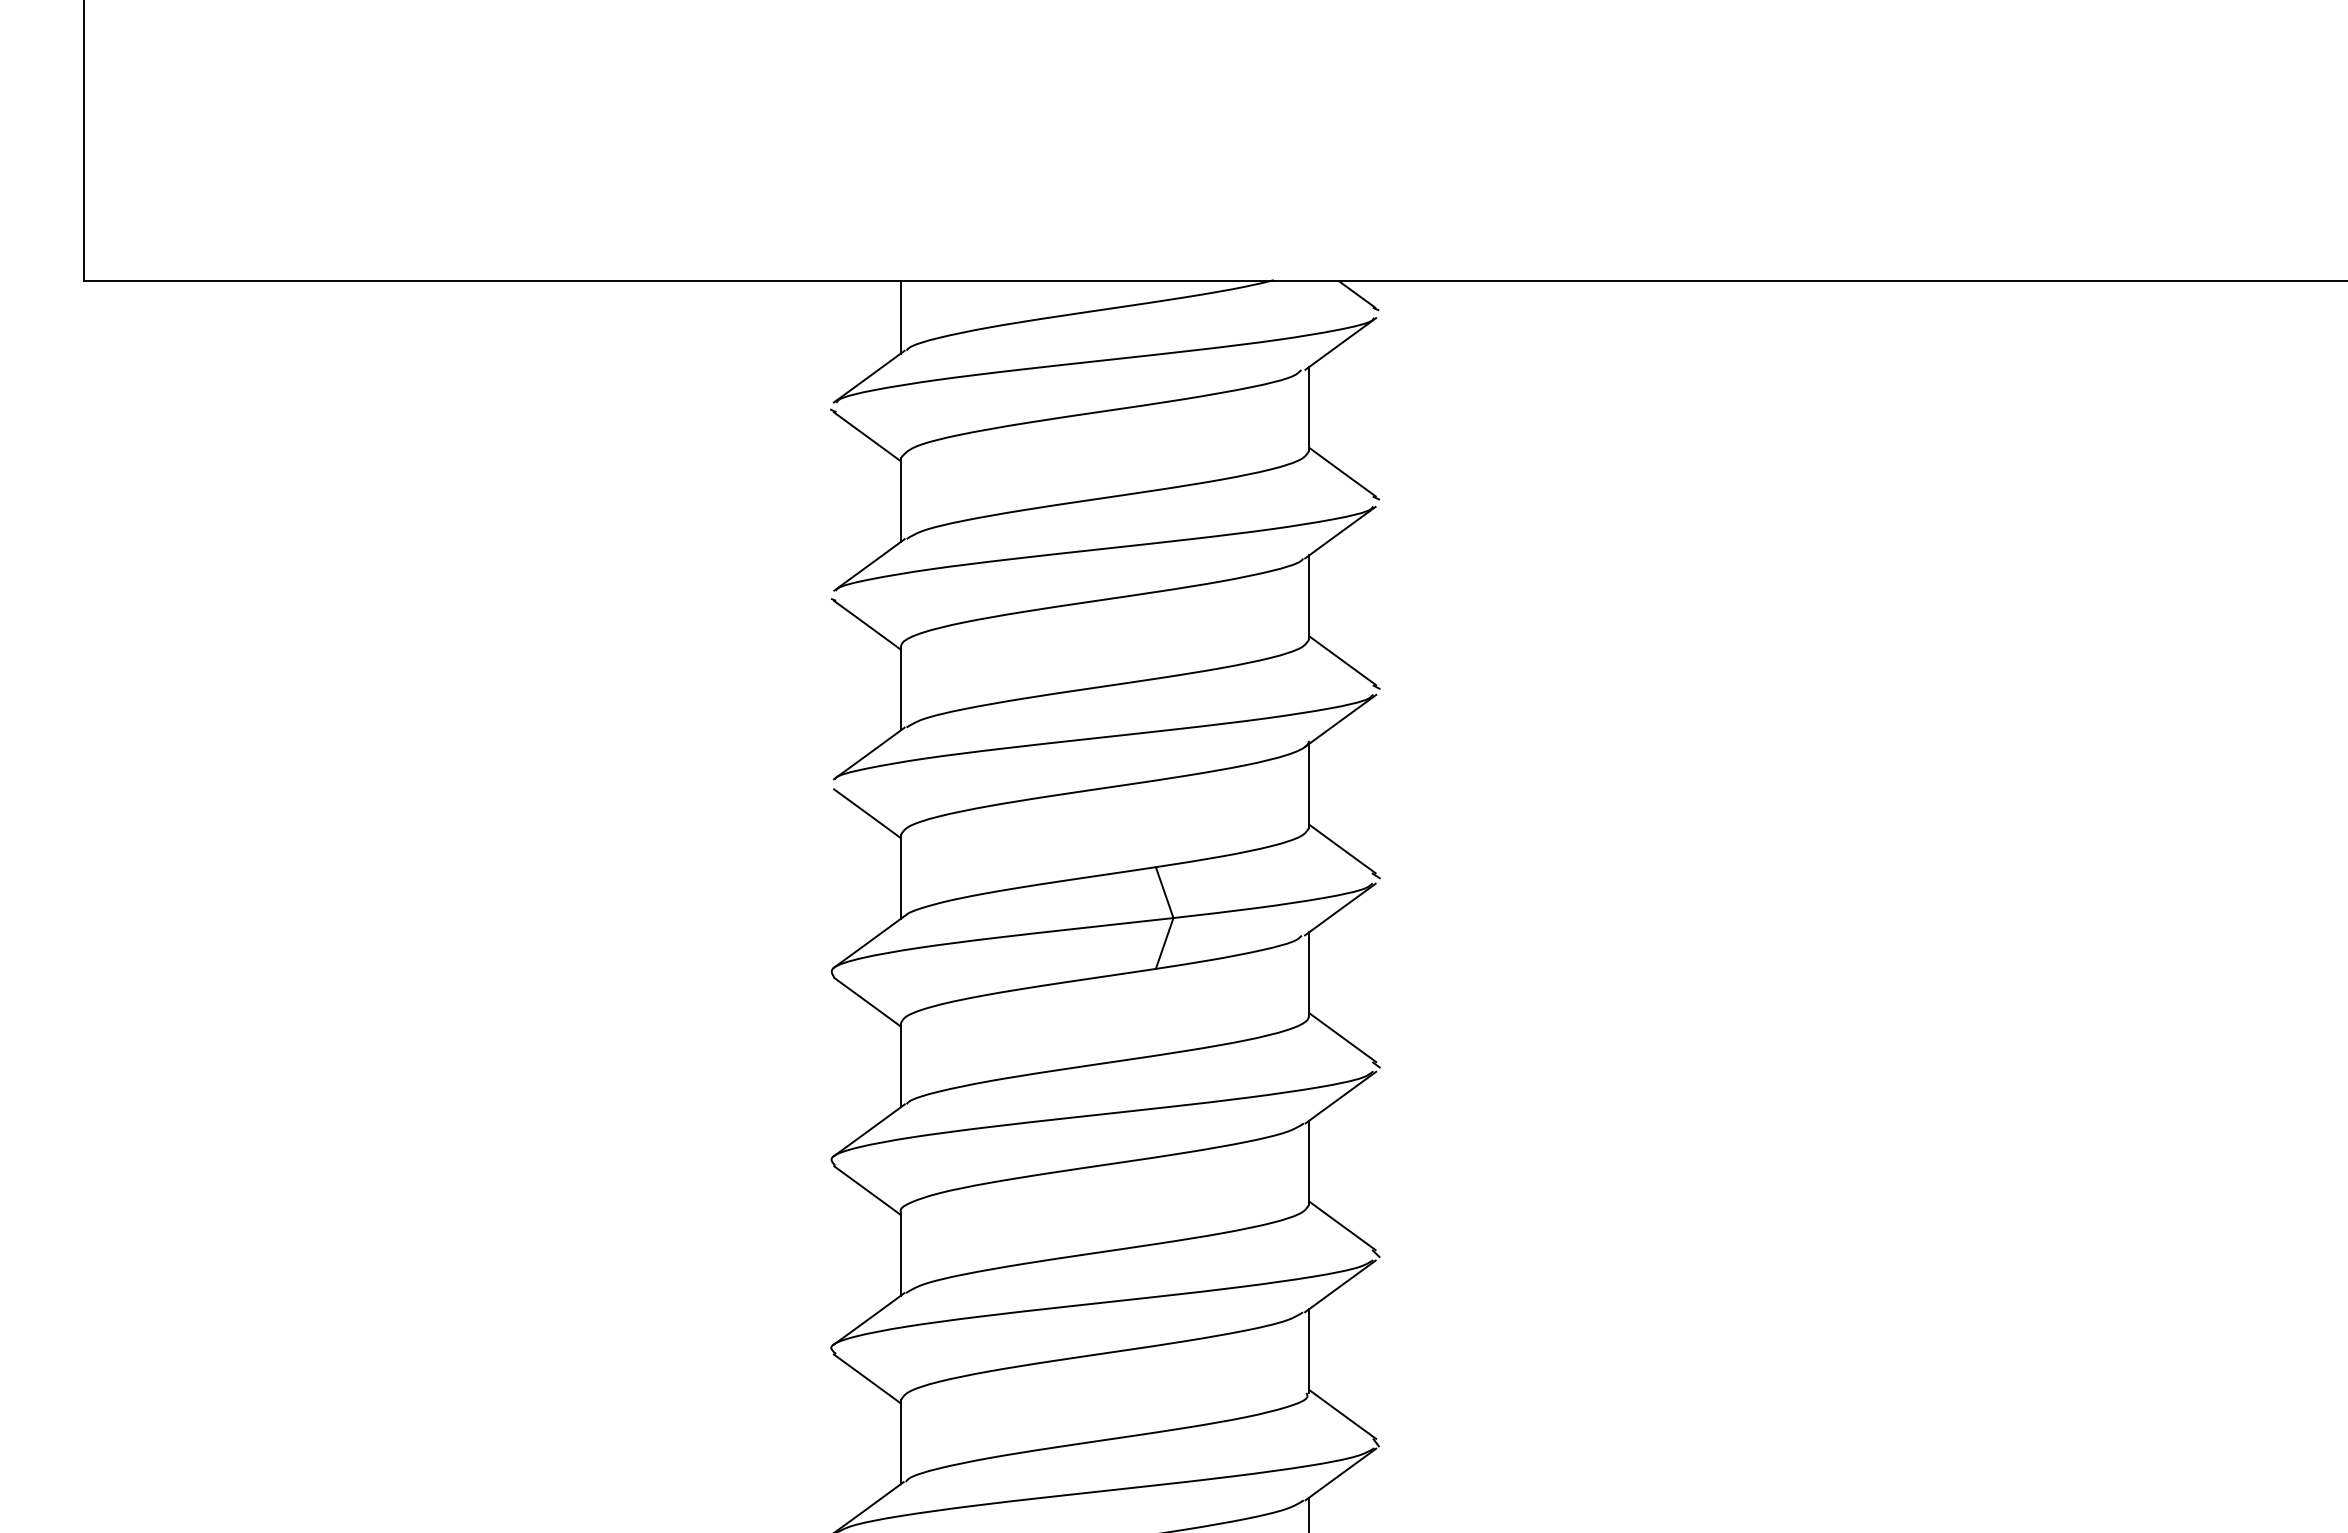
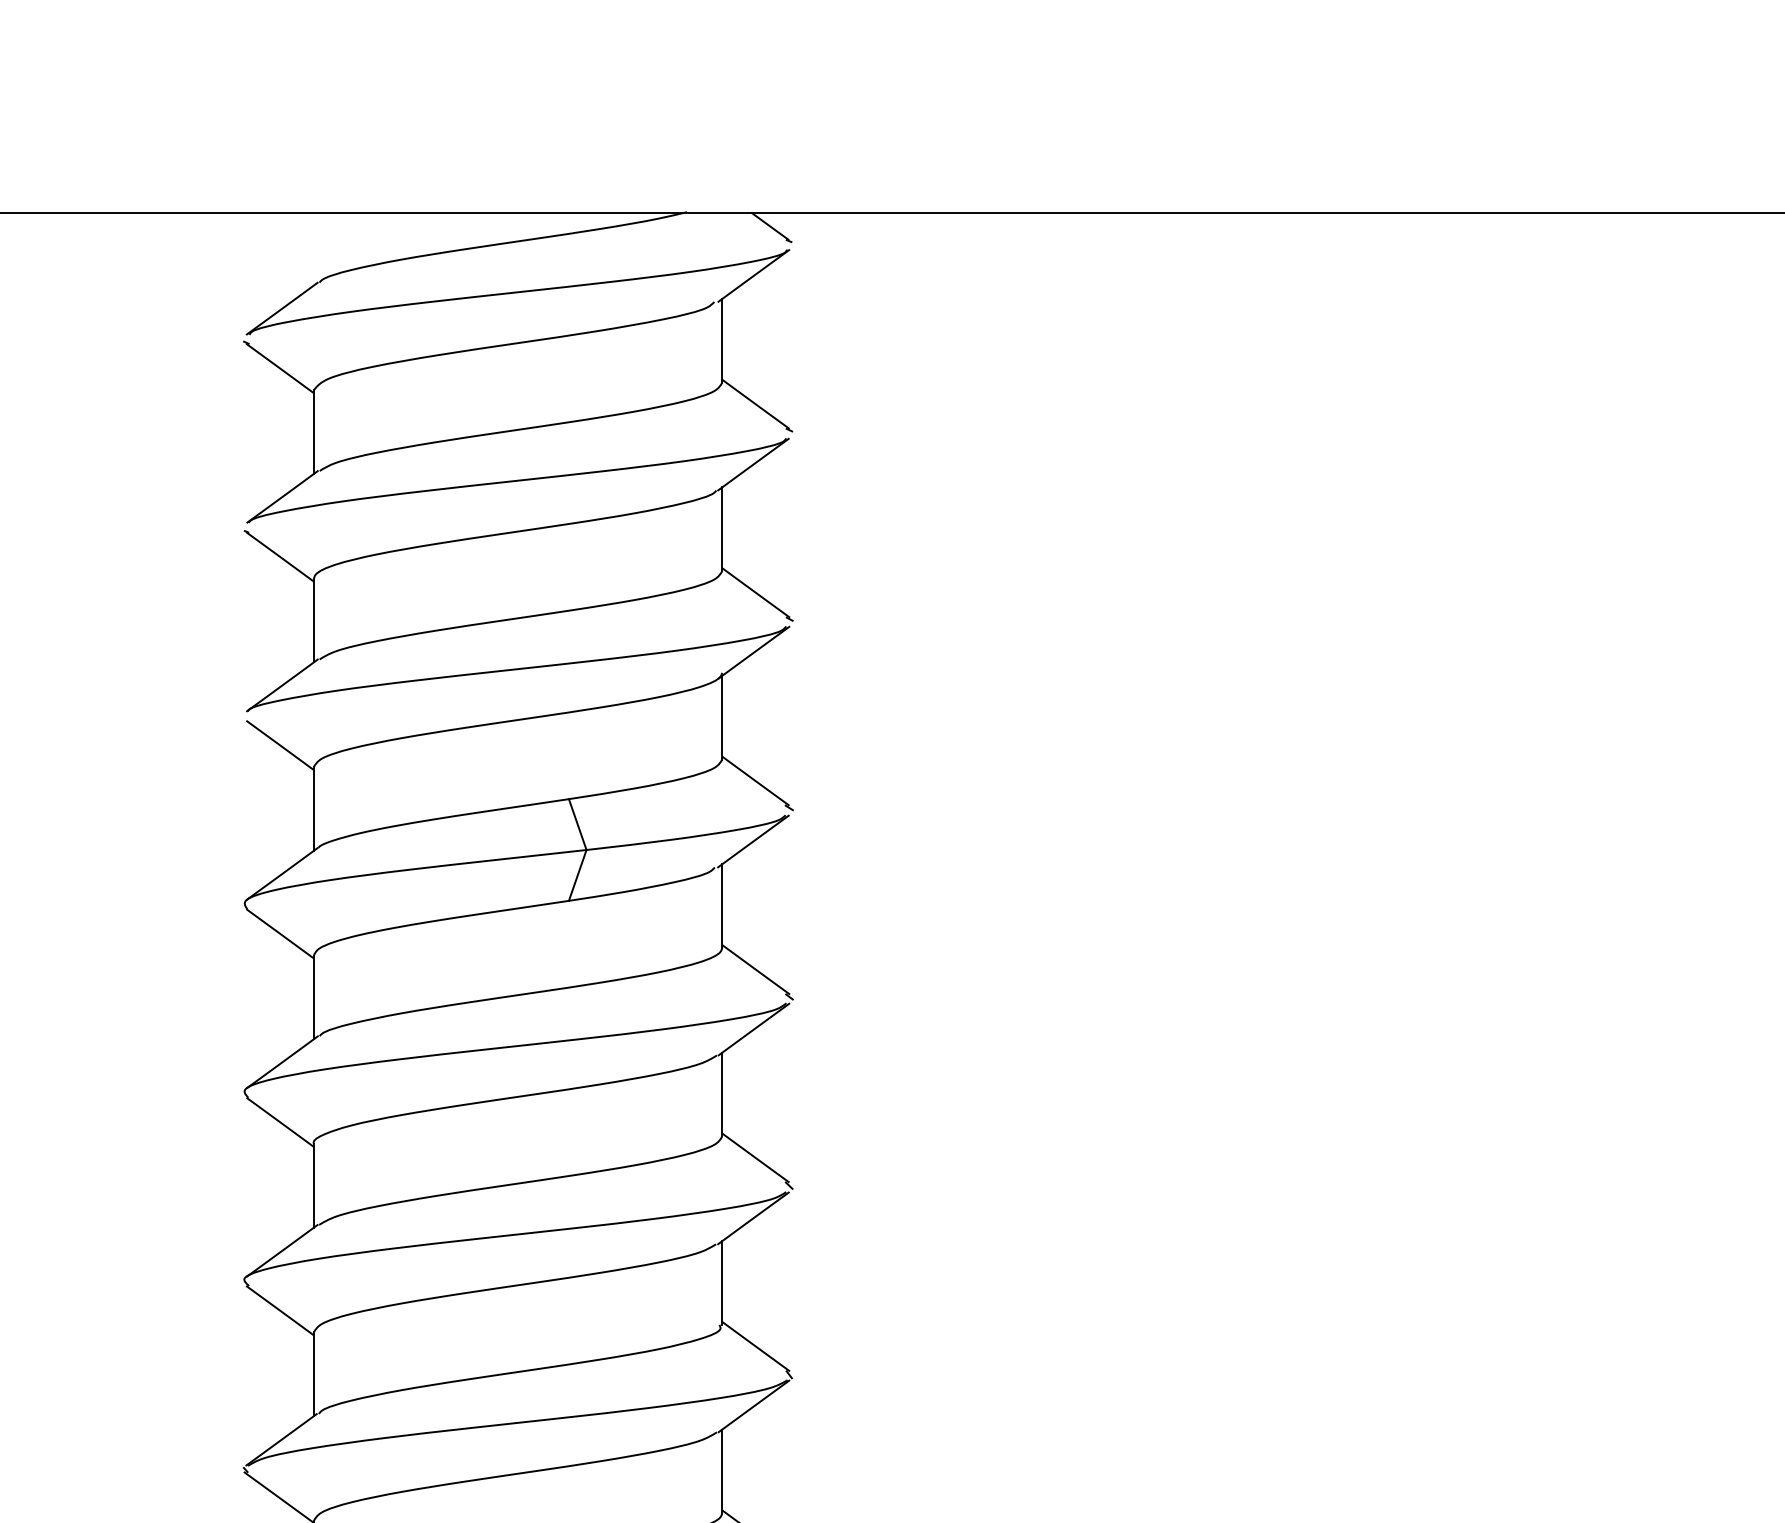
line: (900, 316) -> (313, 248), removed

